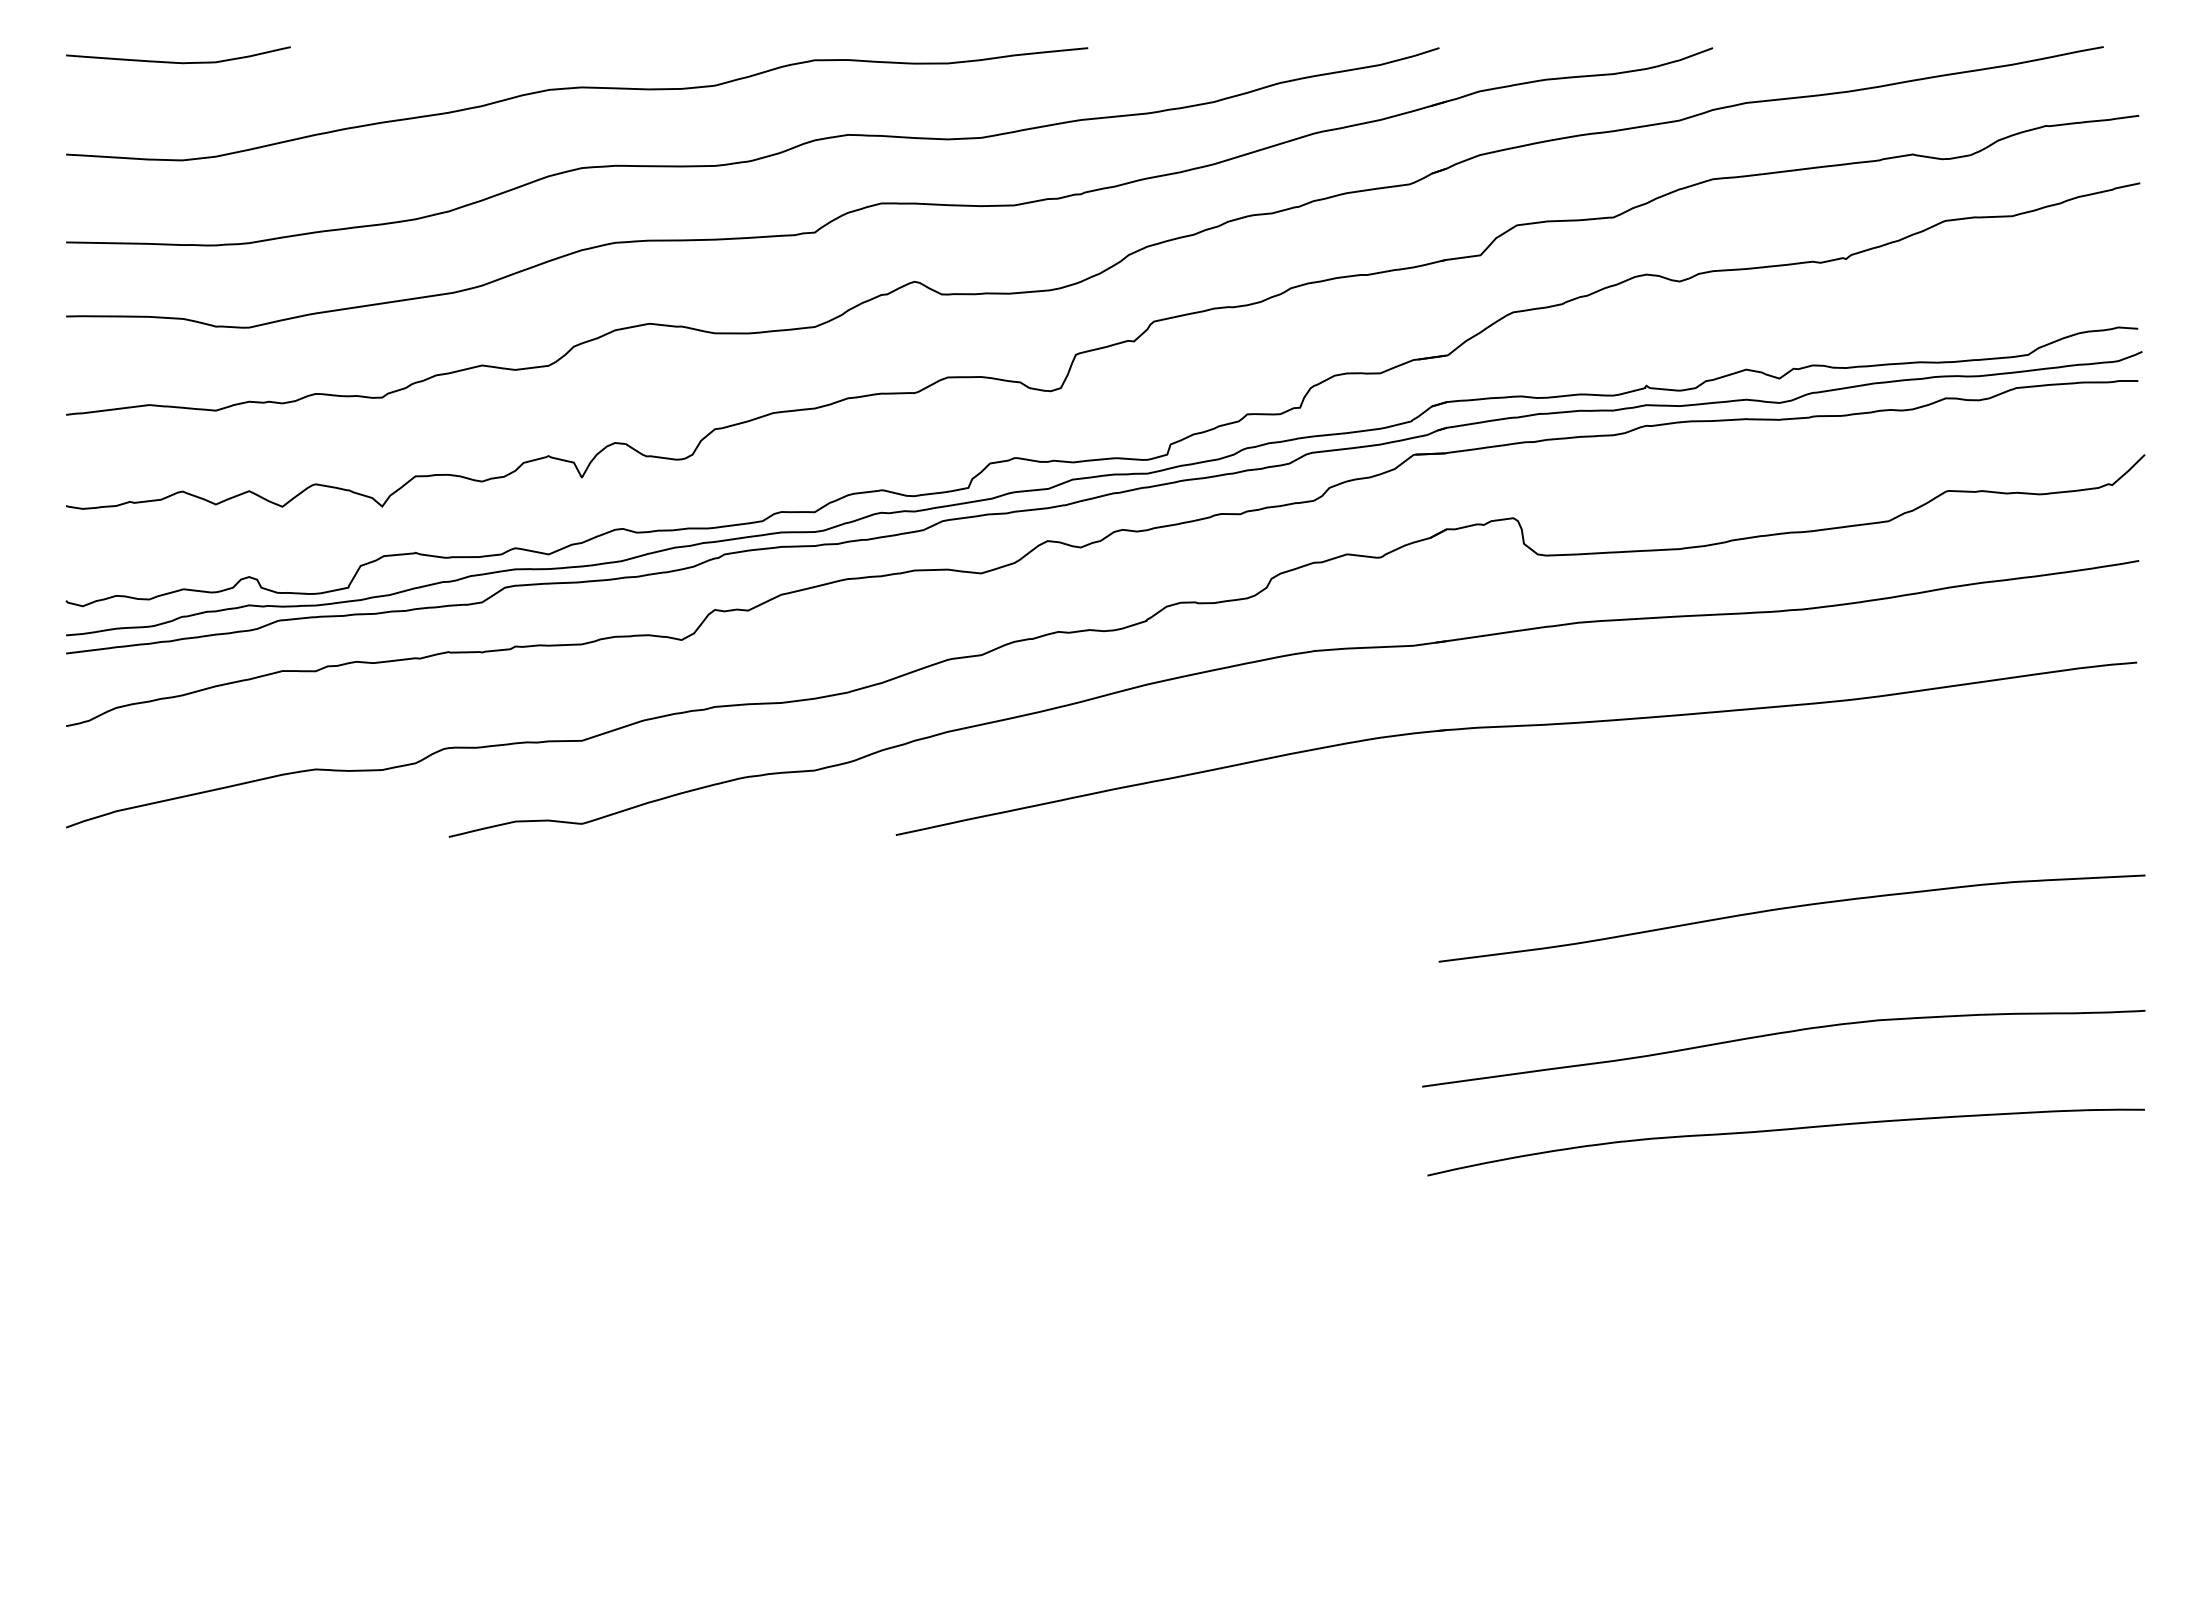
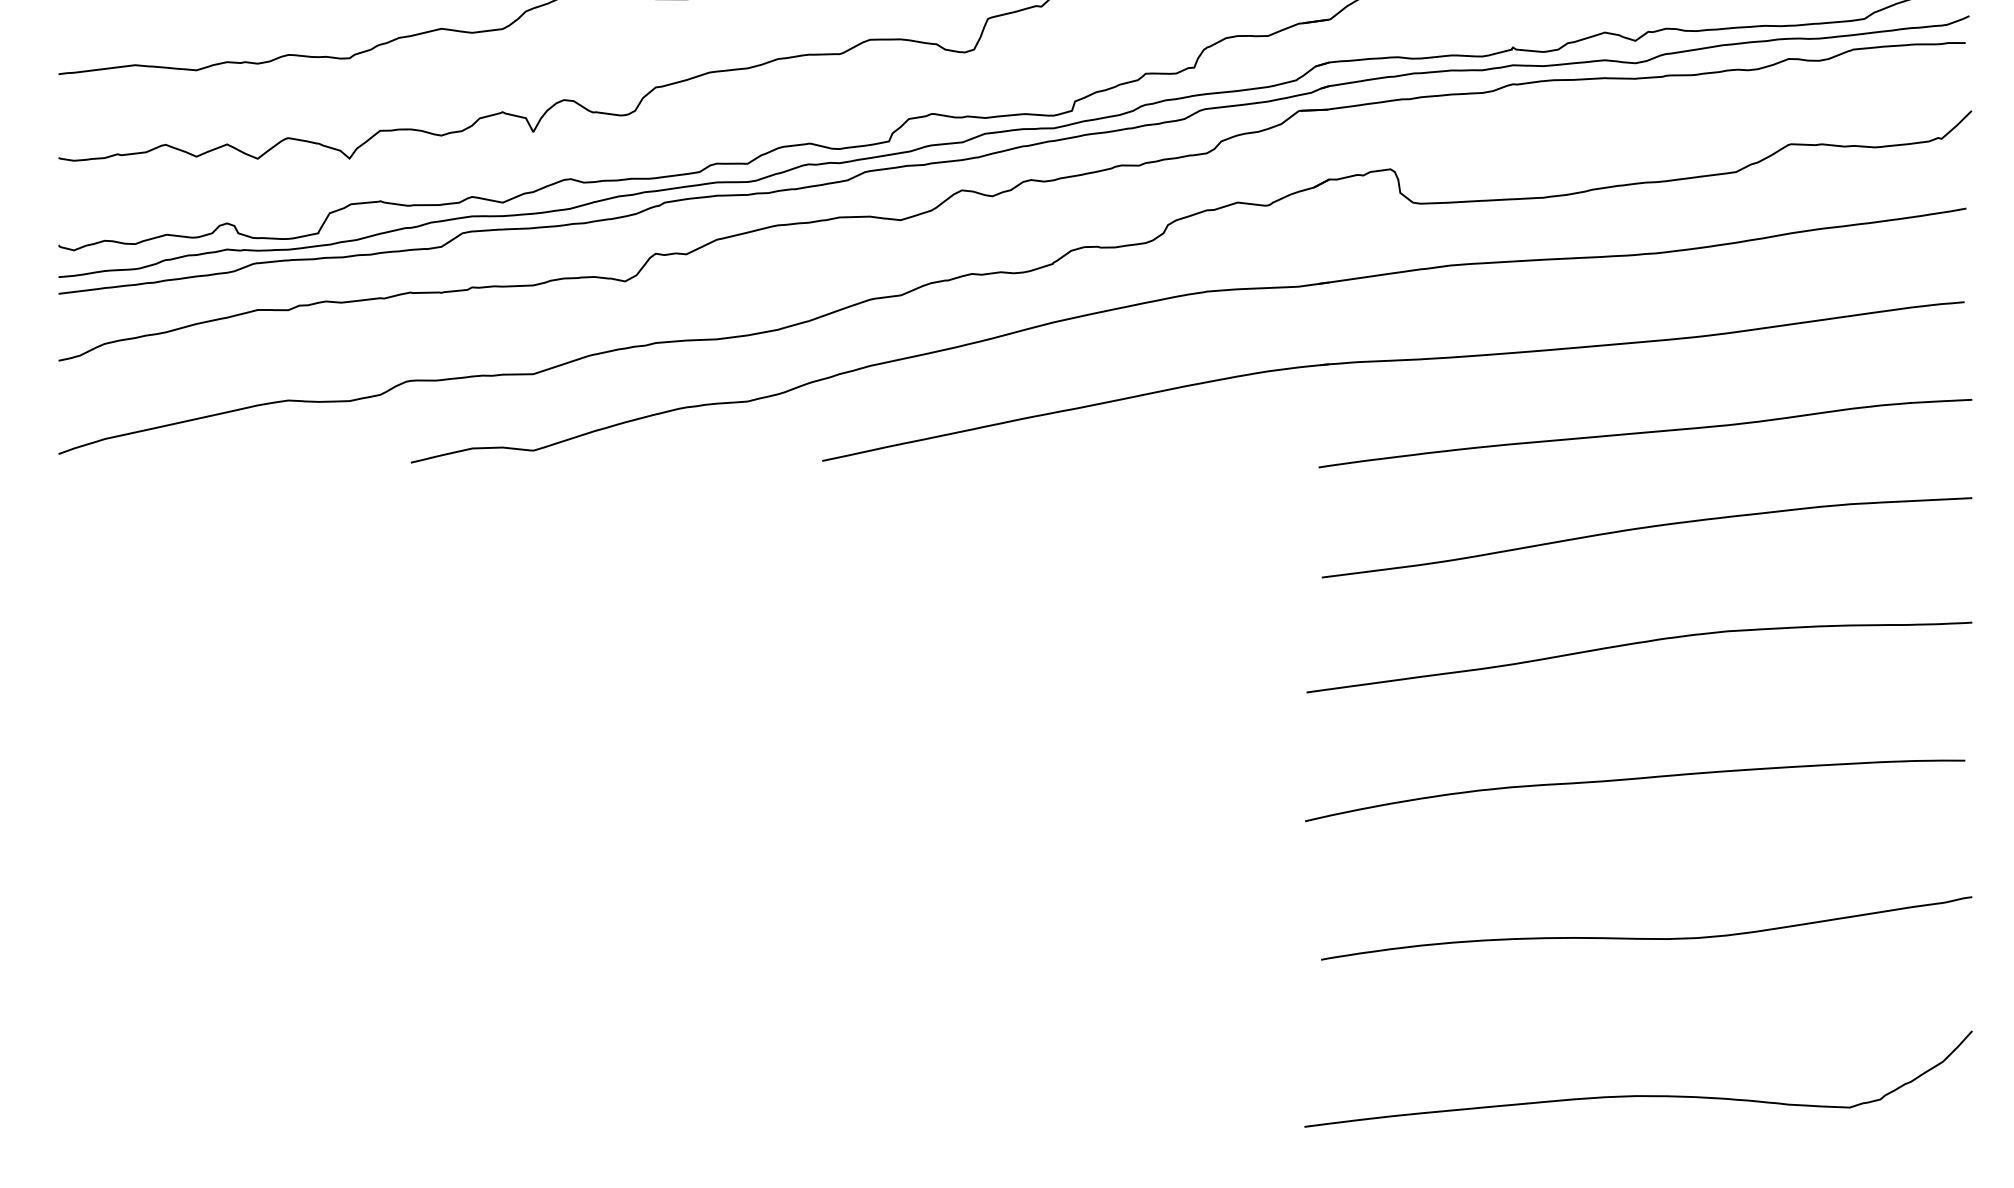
curve: (1790, 804) -> (1645, 432), added
curve: (1785, 1130) -> (1634, 779), moved
curve: (1791, 1353) -> (1646, 938), added
curve: (1782, 1524) -> (1638, 1095), added

